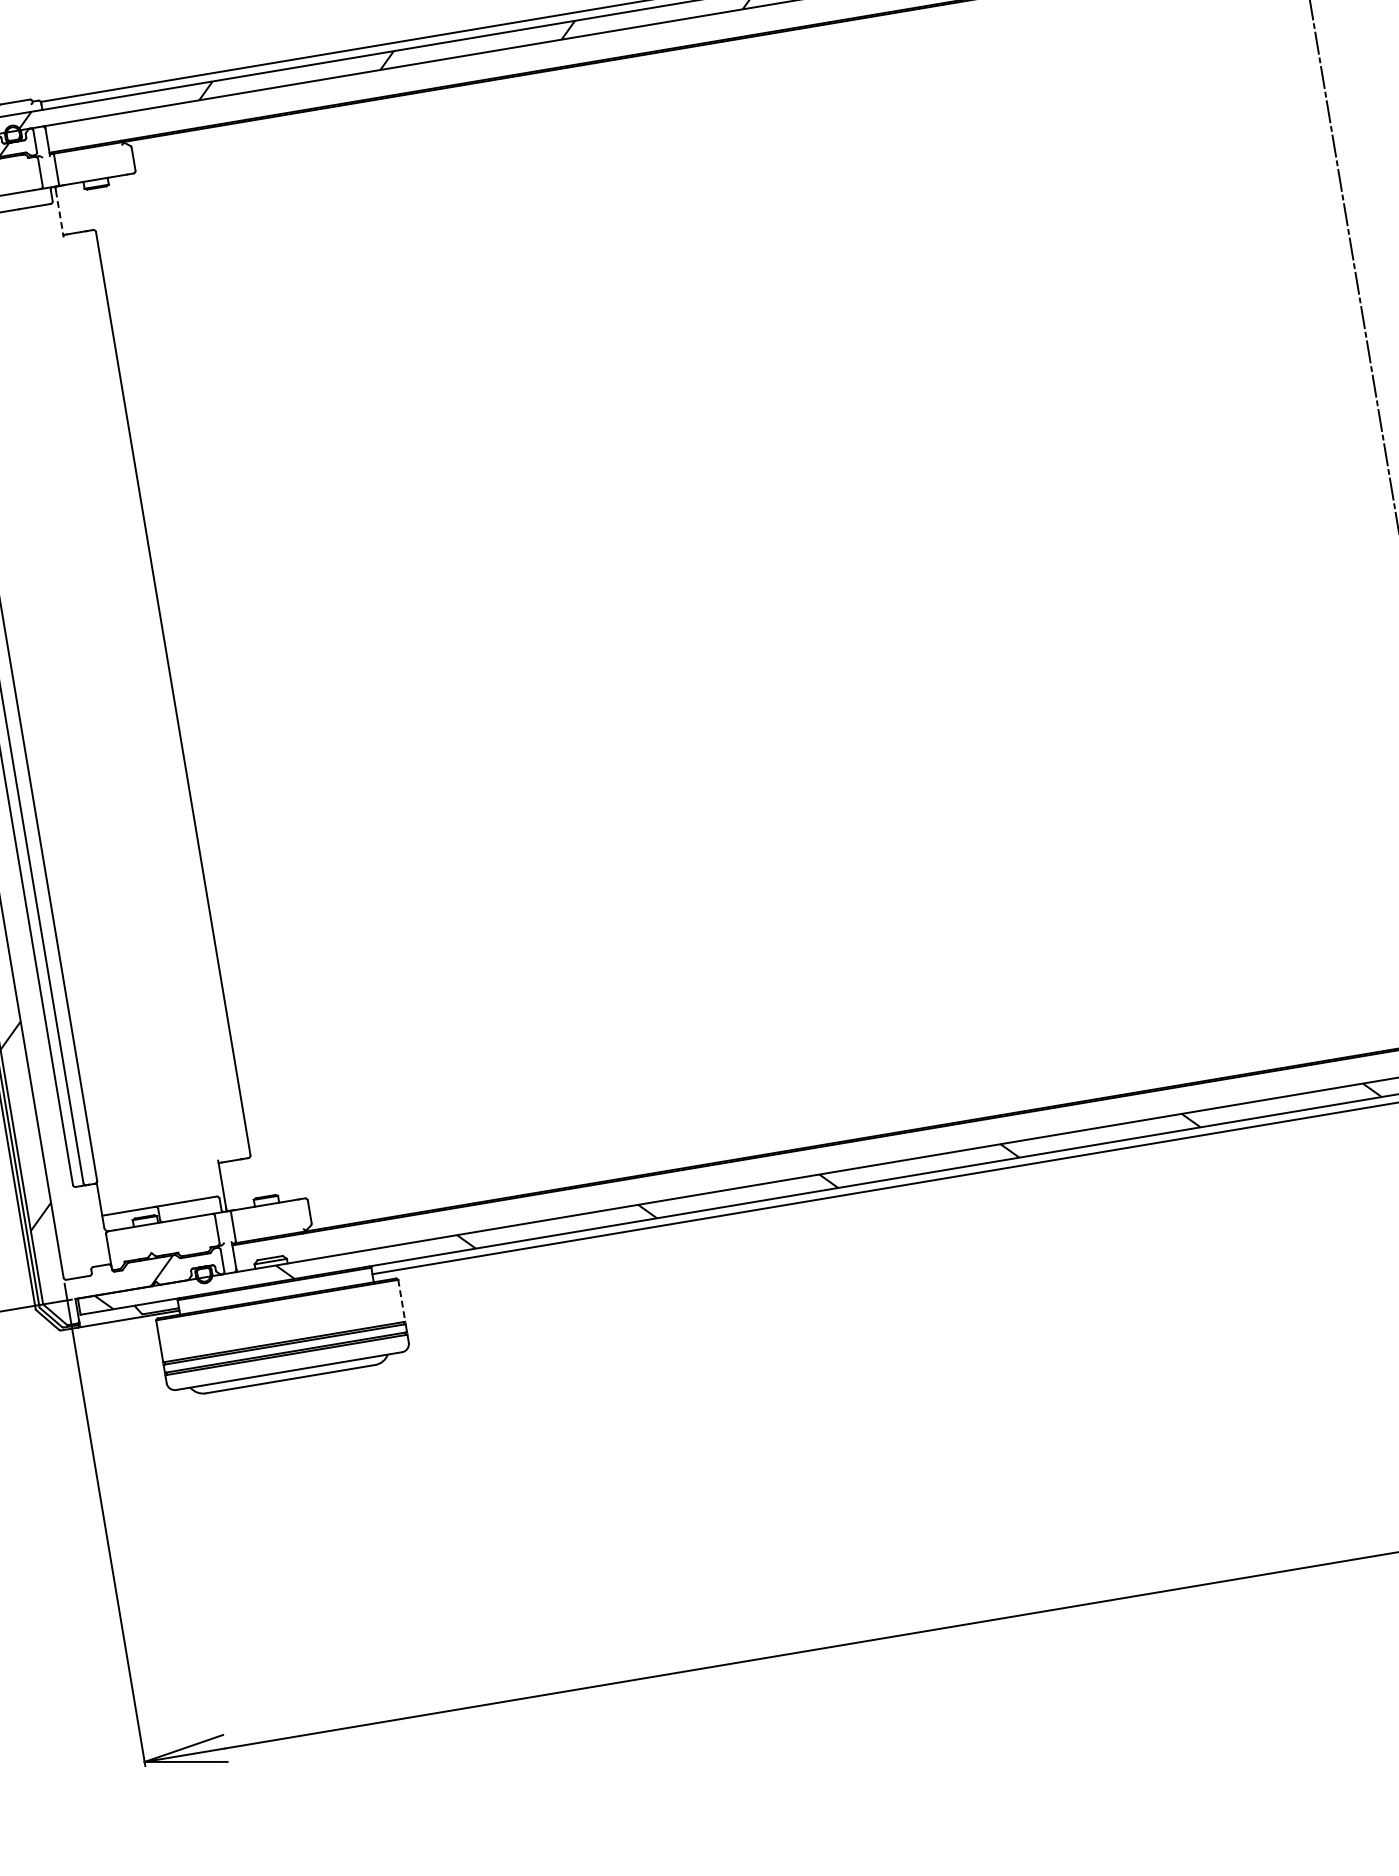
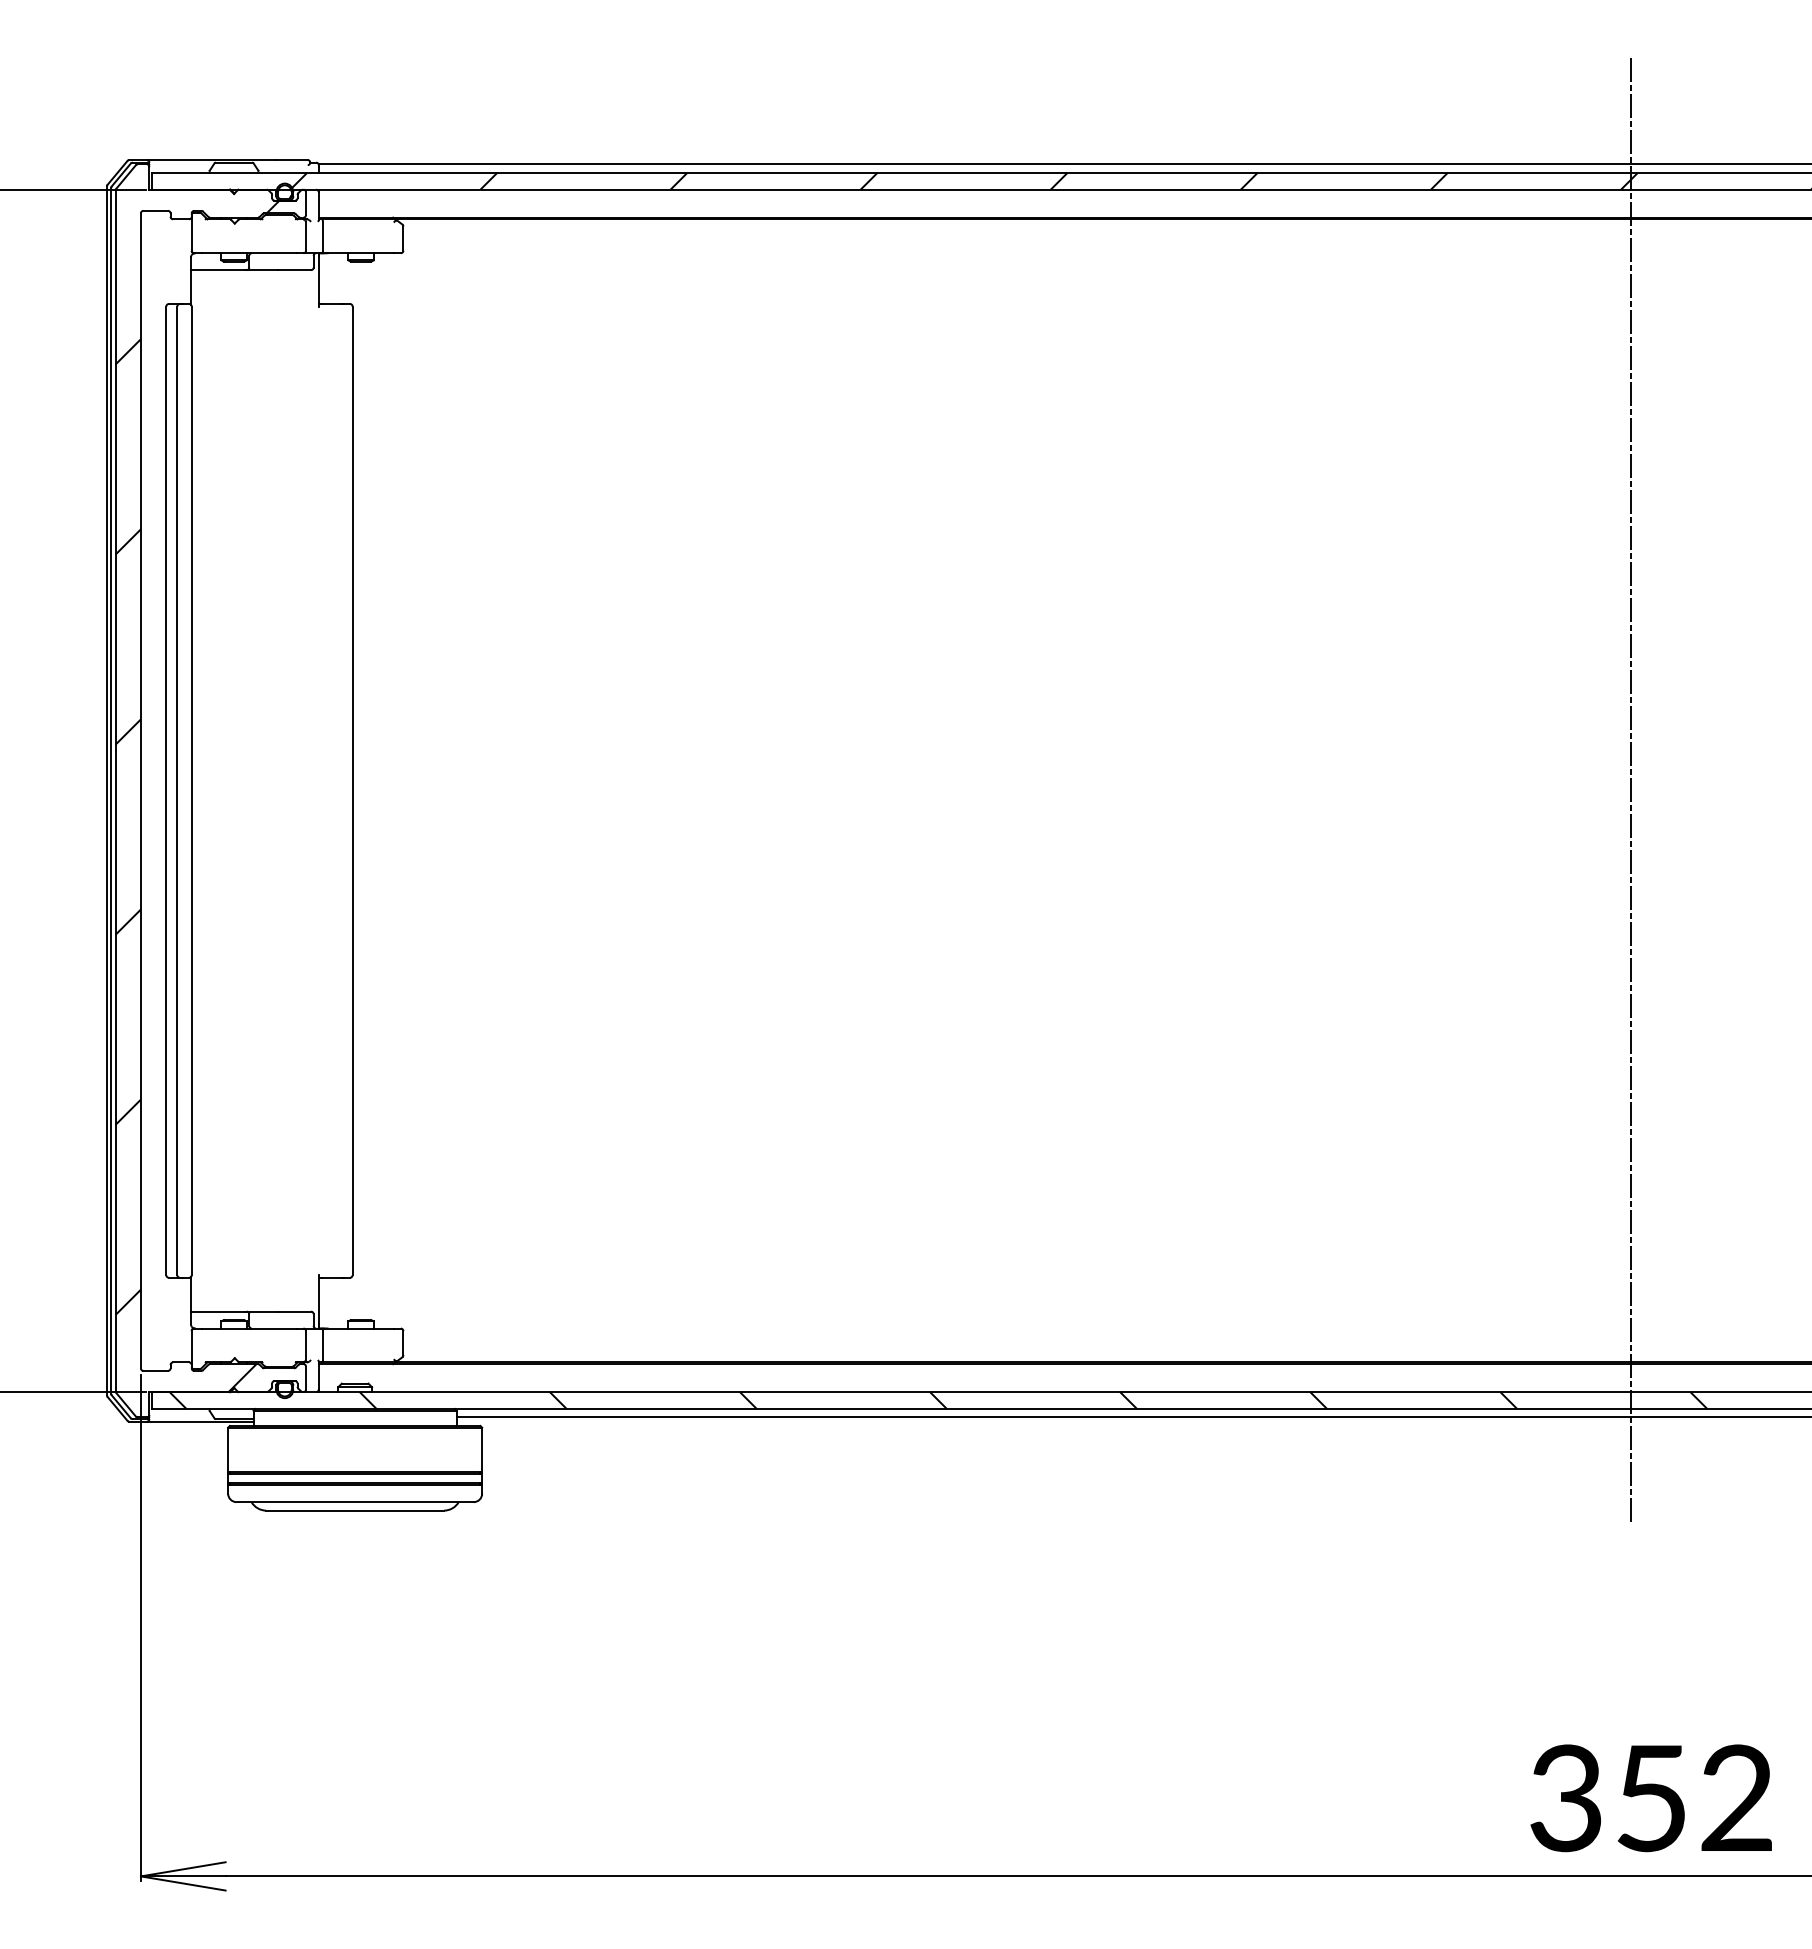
line: (59, 214) -> (318, 282), dashed -> solid
line: (402, 1301) -> (482, 1450), dashed -> solid

